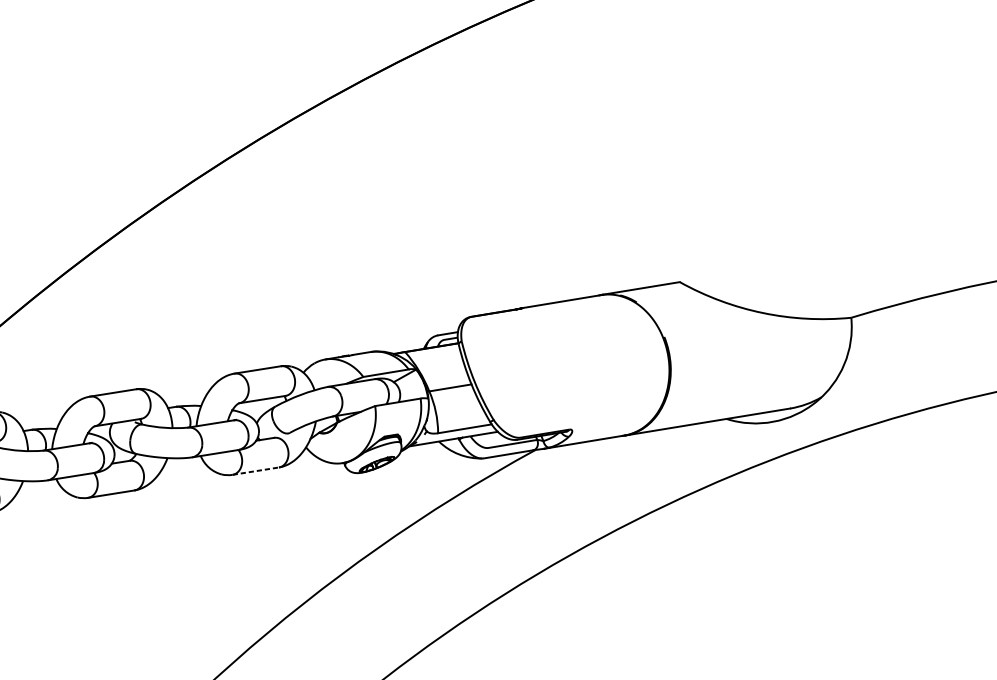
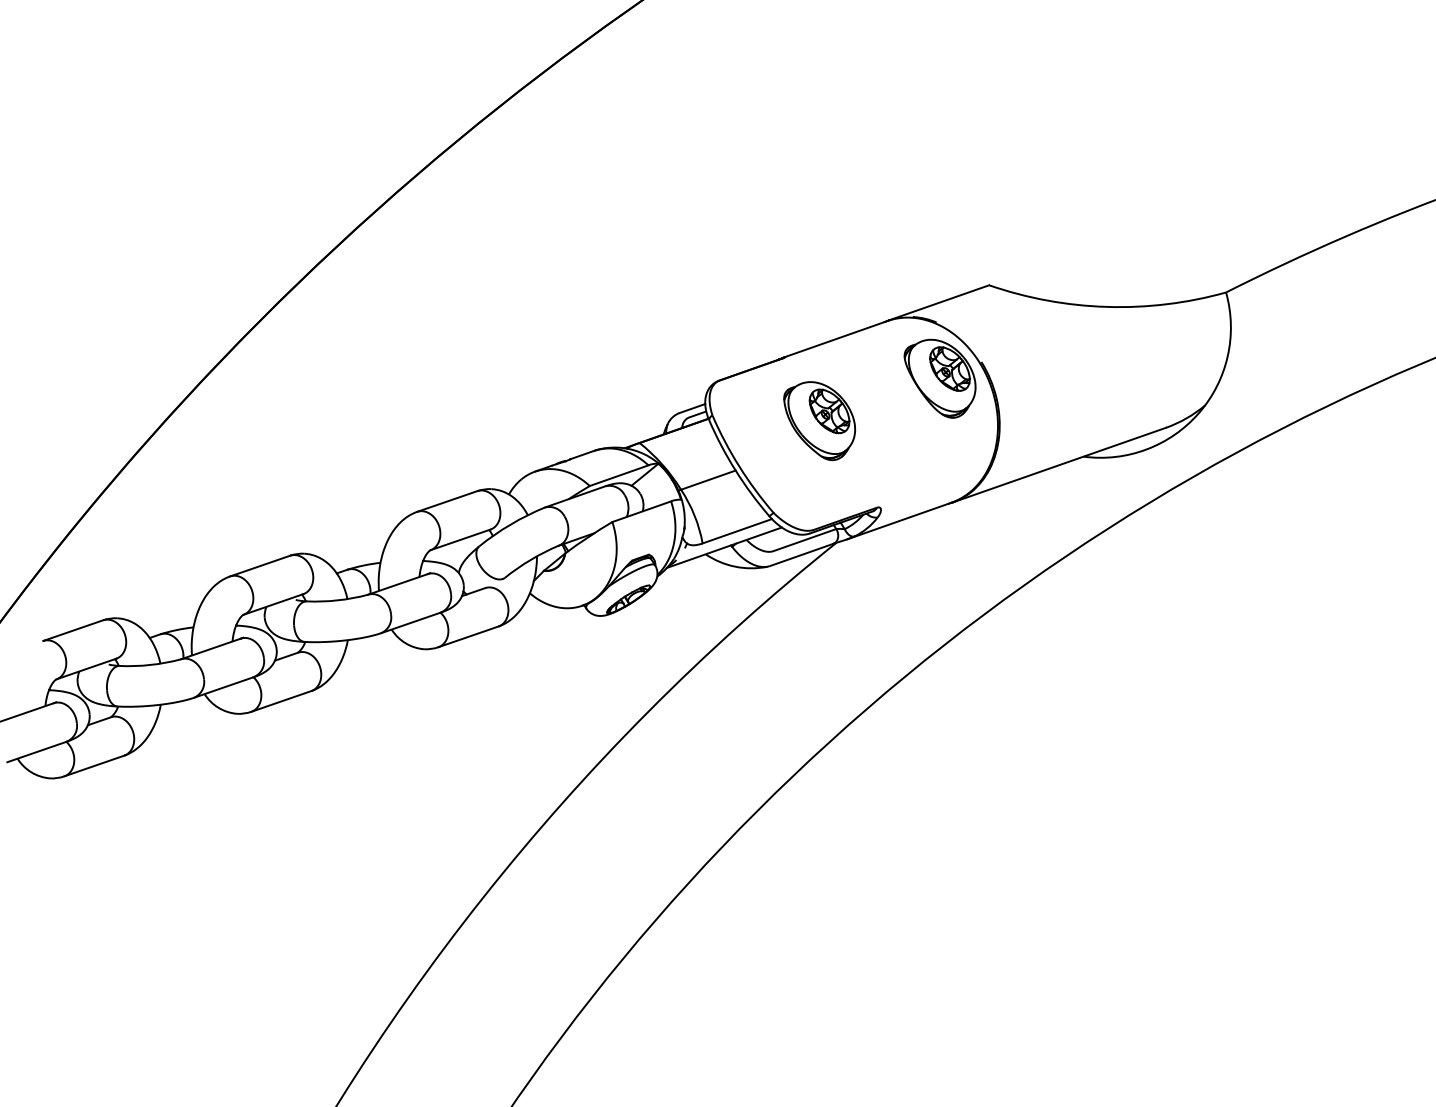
part: (631, 343) -> (939, 378), added
part: (538, 359) -> (819, 421), added
line: (255, 470) -> (468, 636), dashed -> solid

